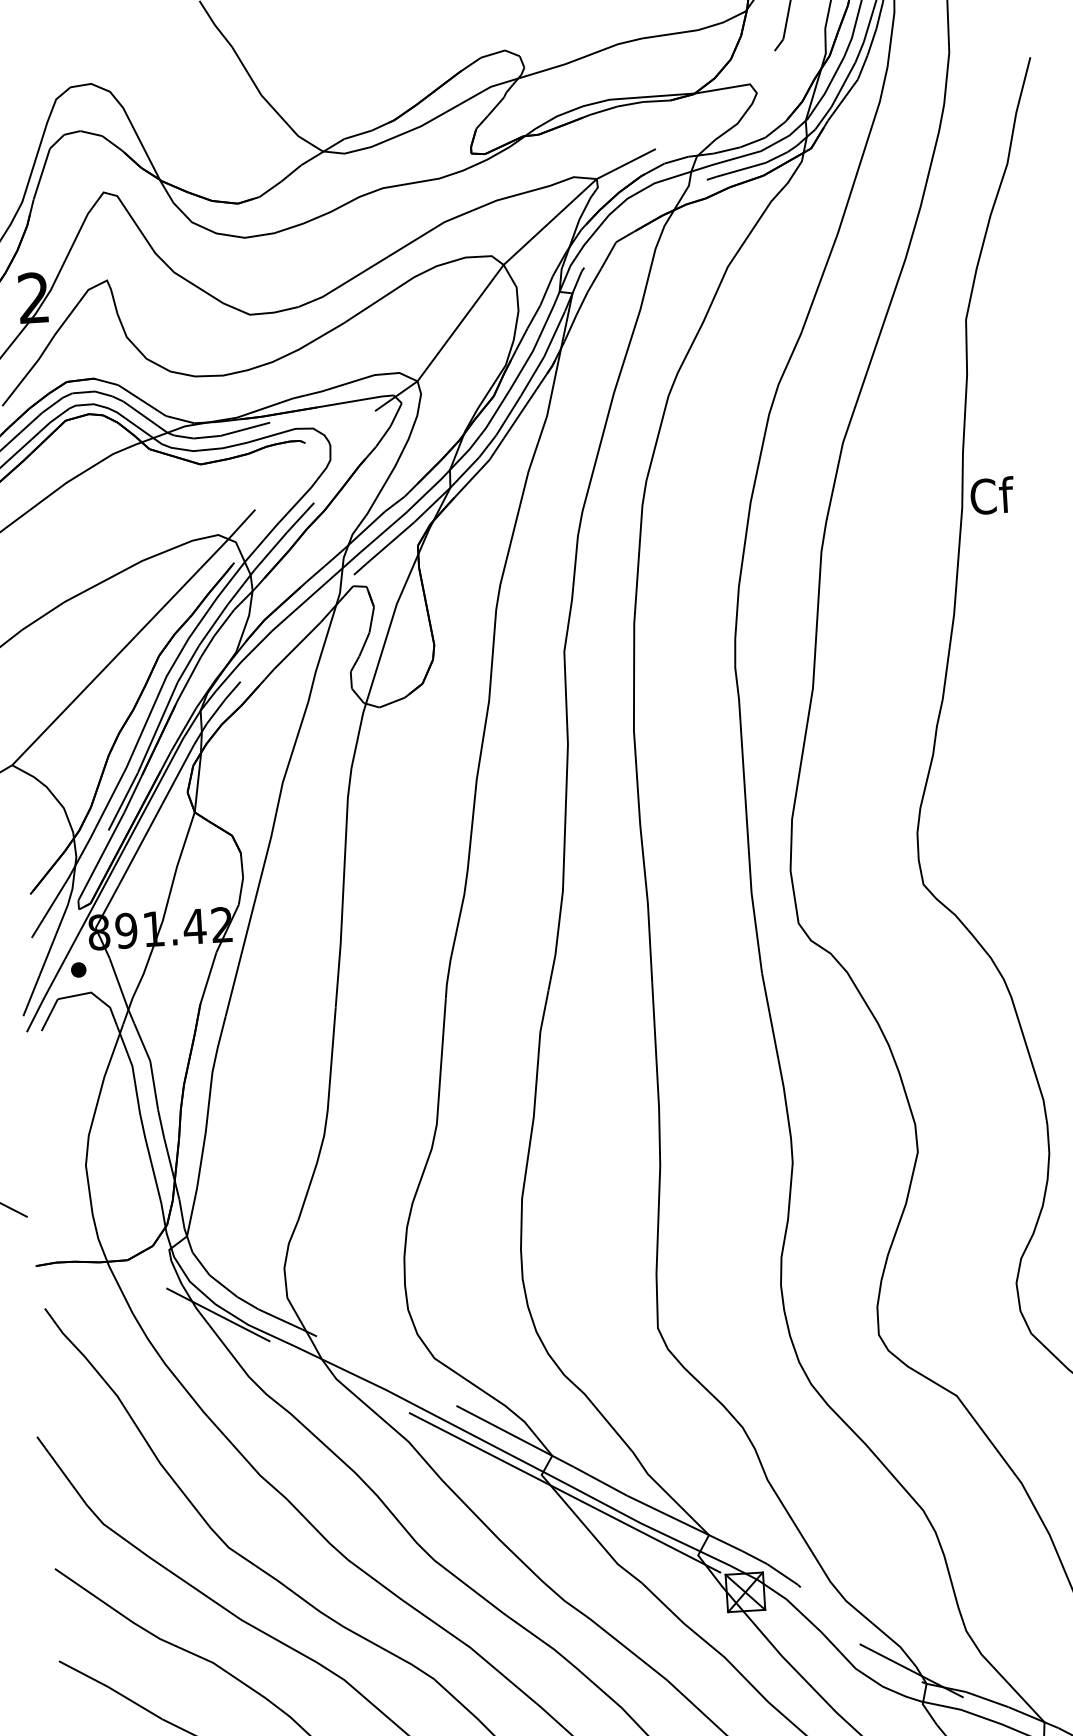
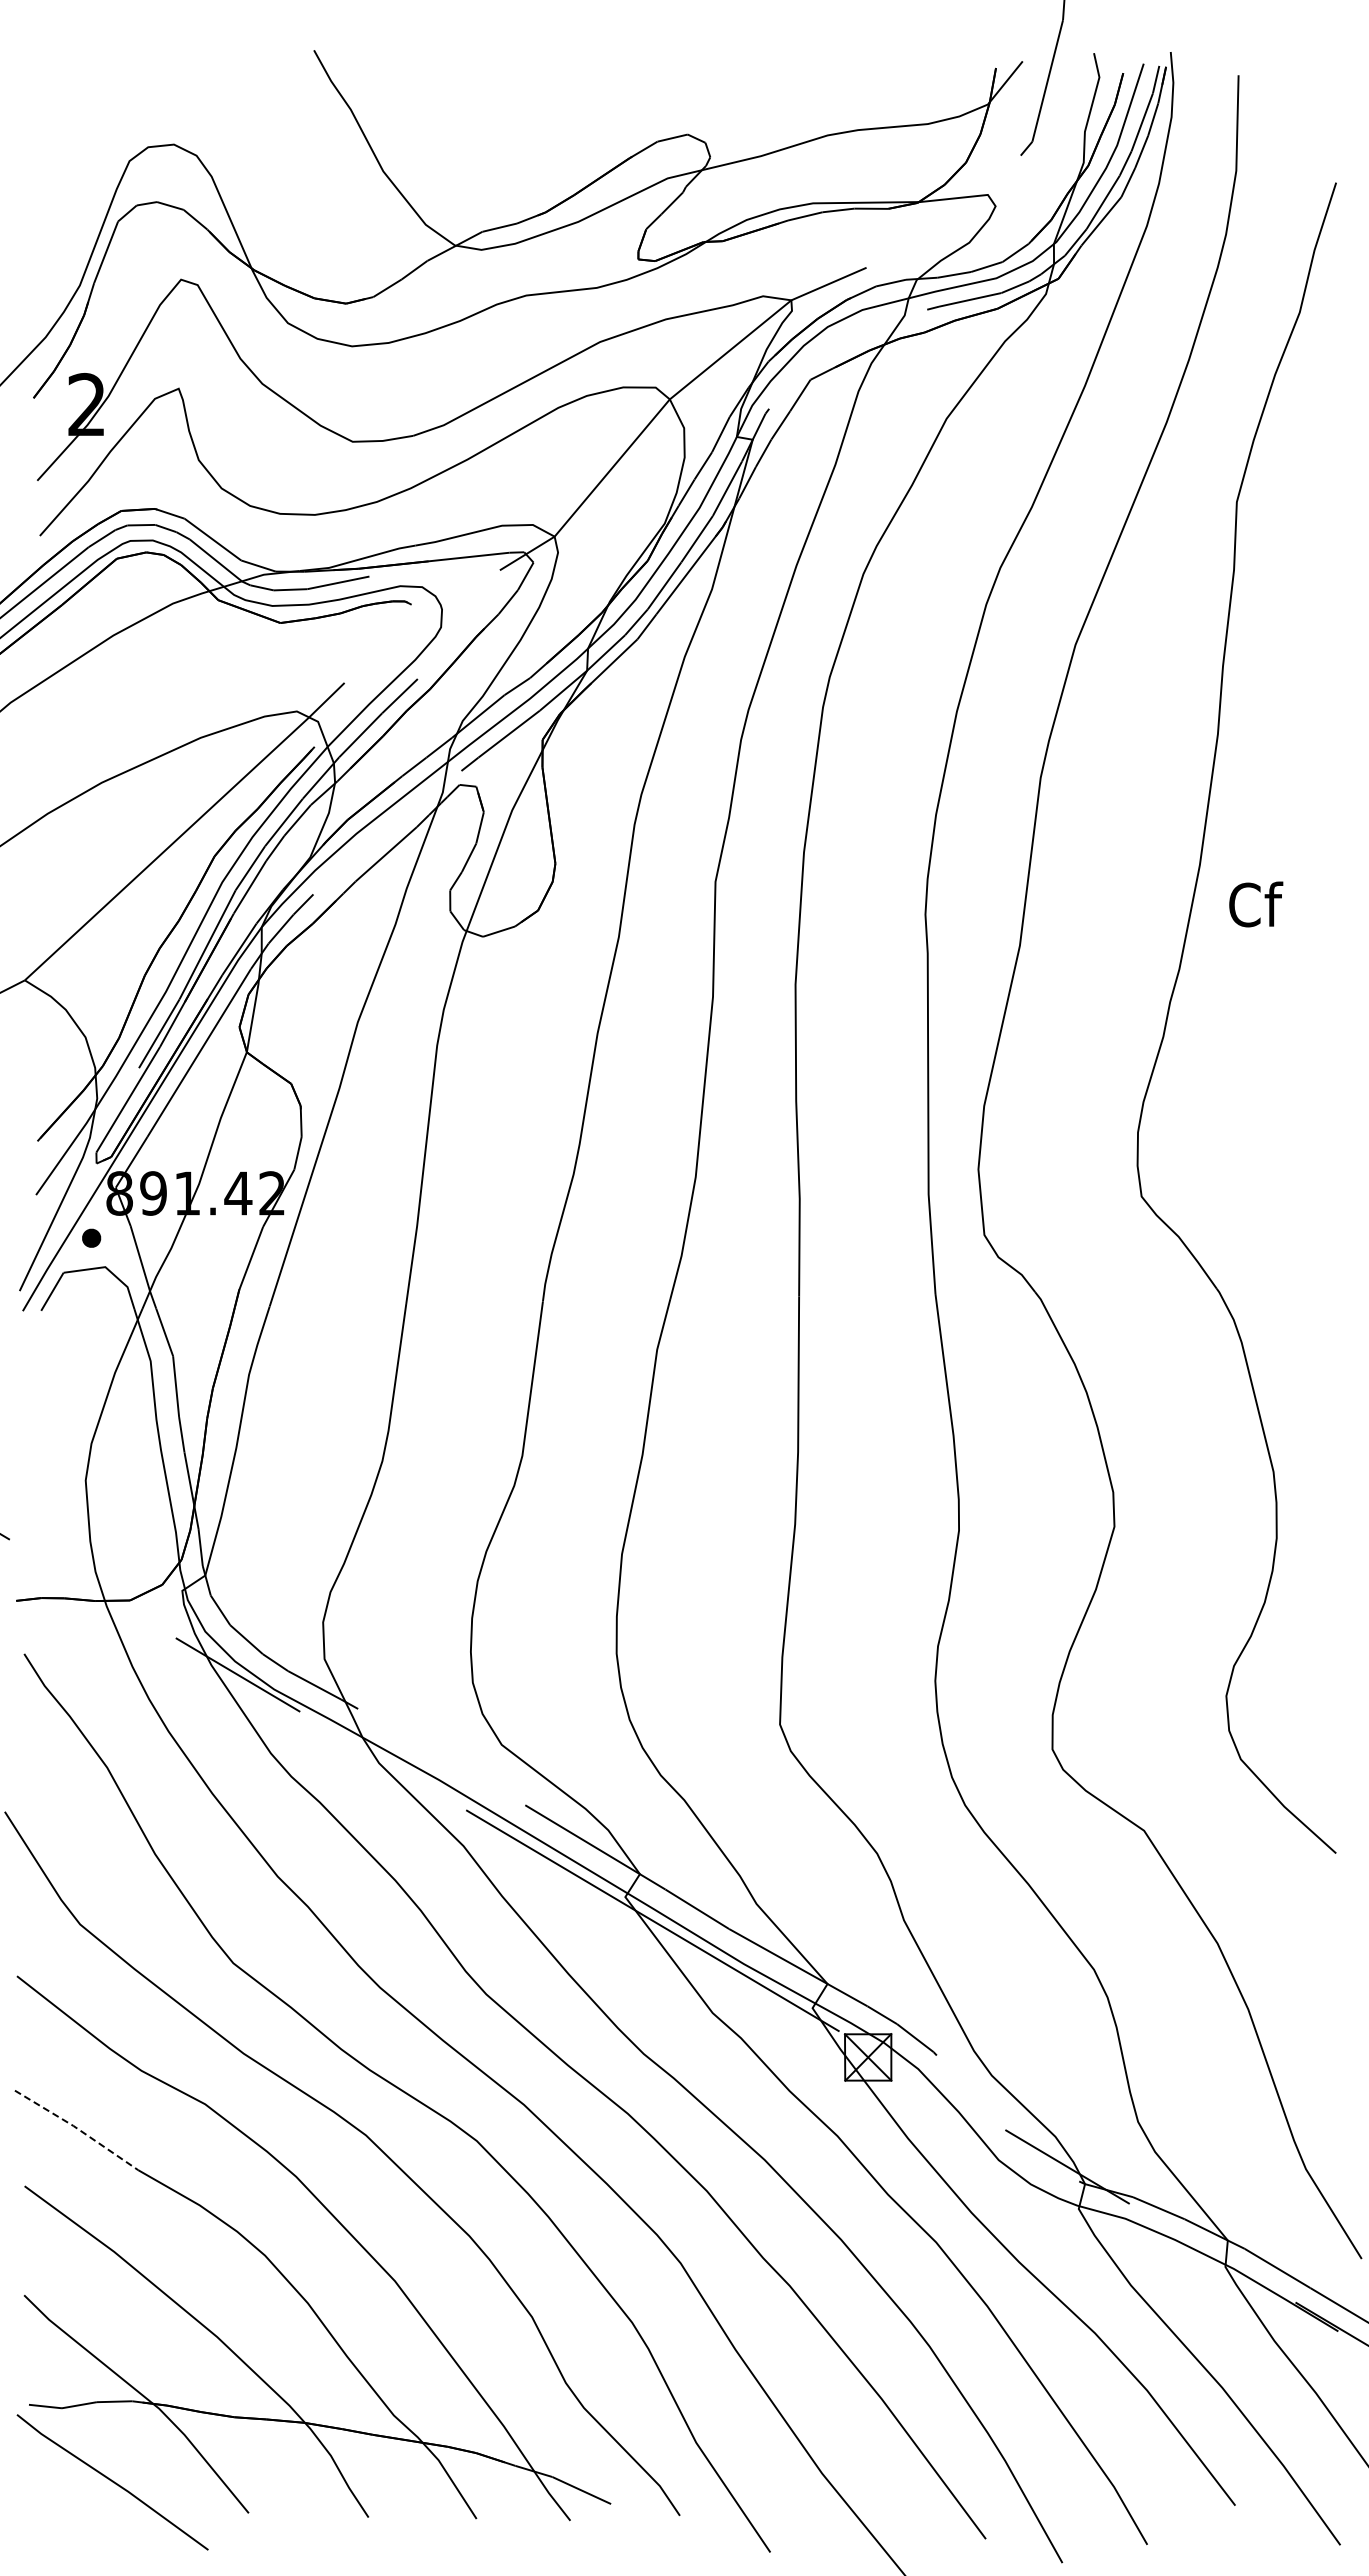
text: (992, 495) -> (1256, 904), moved
line: (111, 1688) -> (77, 2128), solid -> dashed

